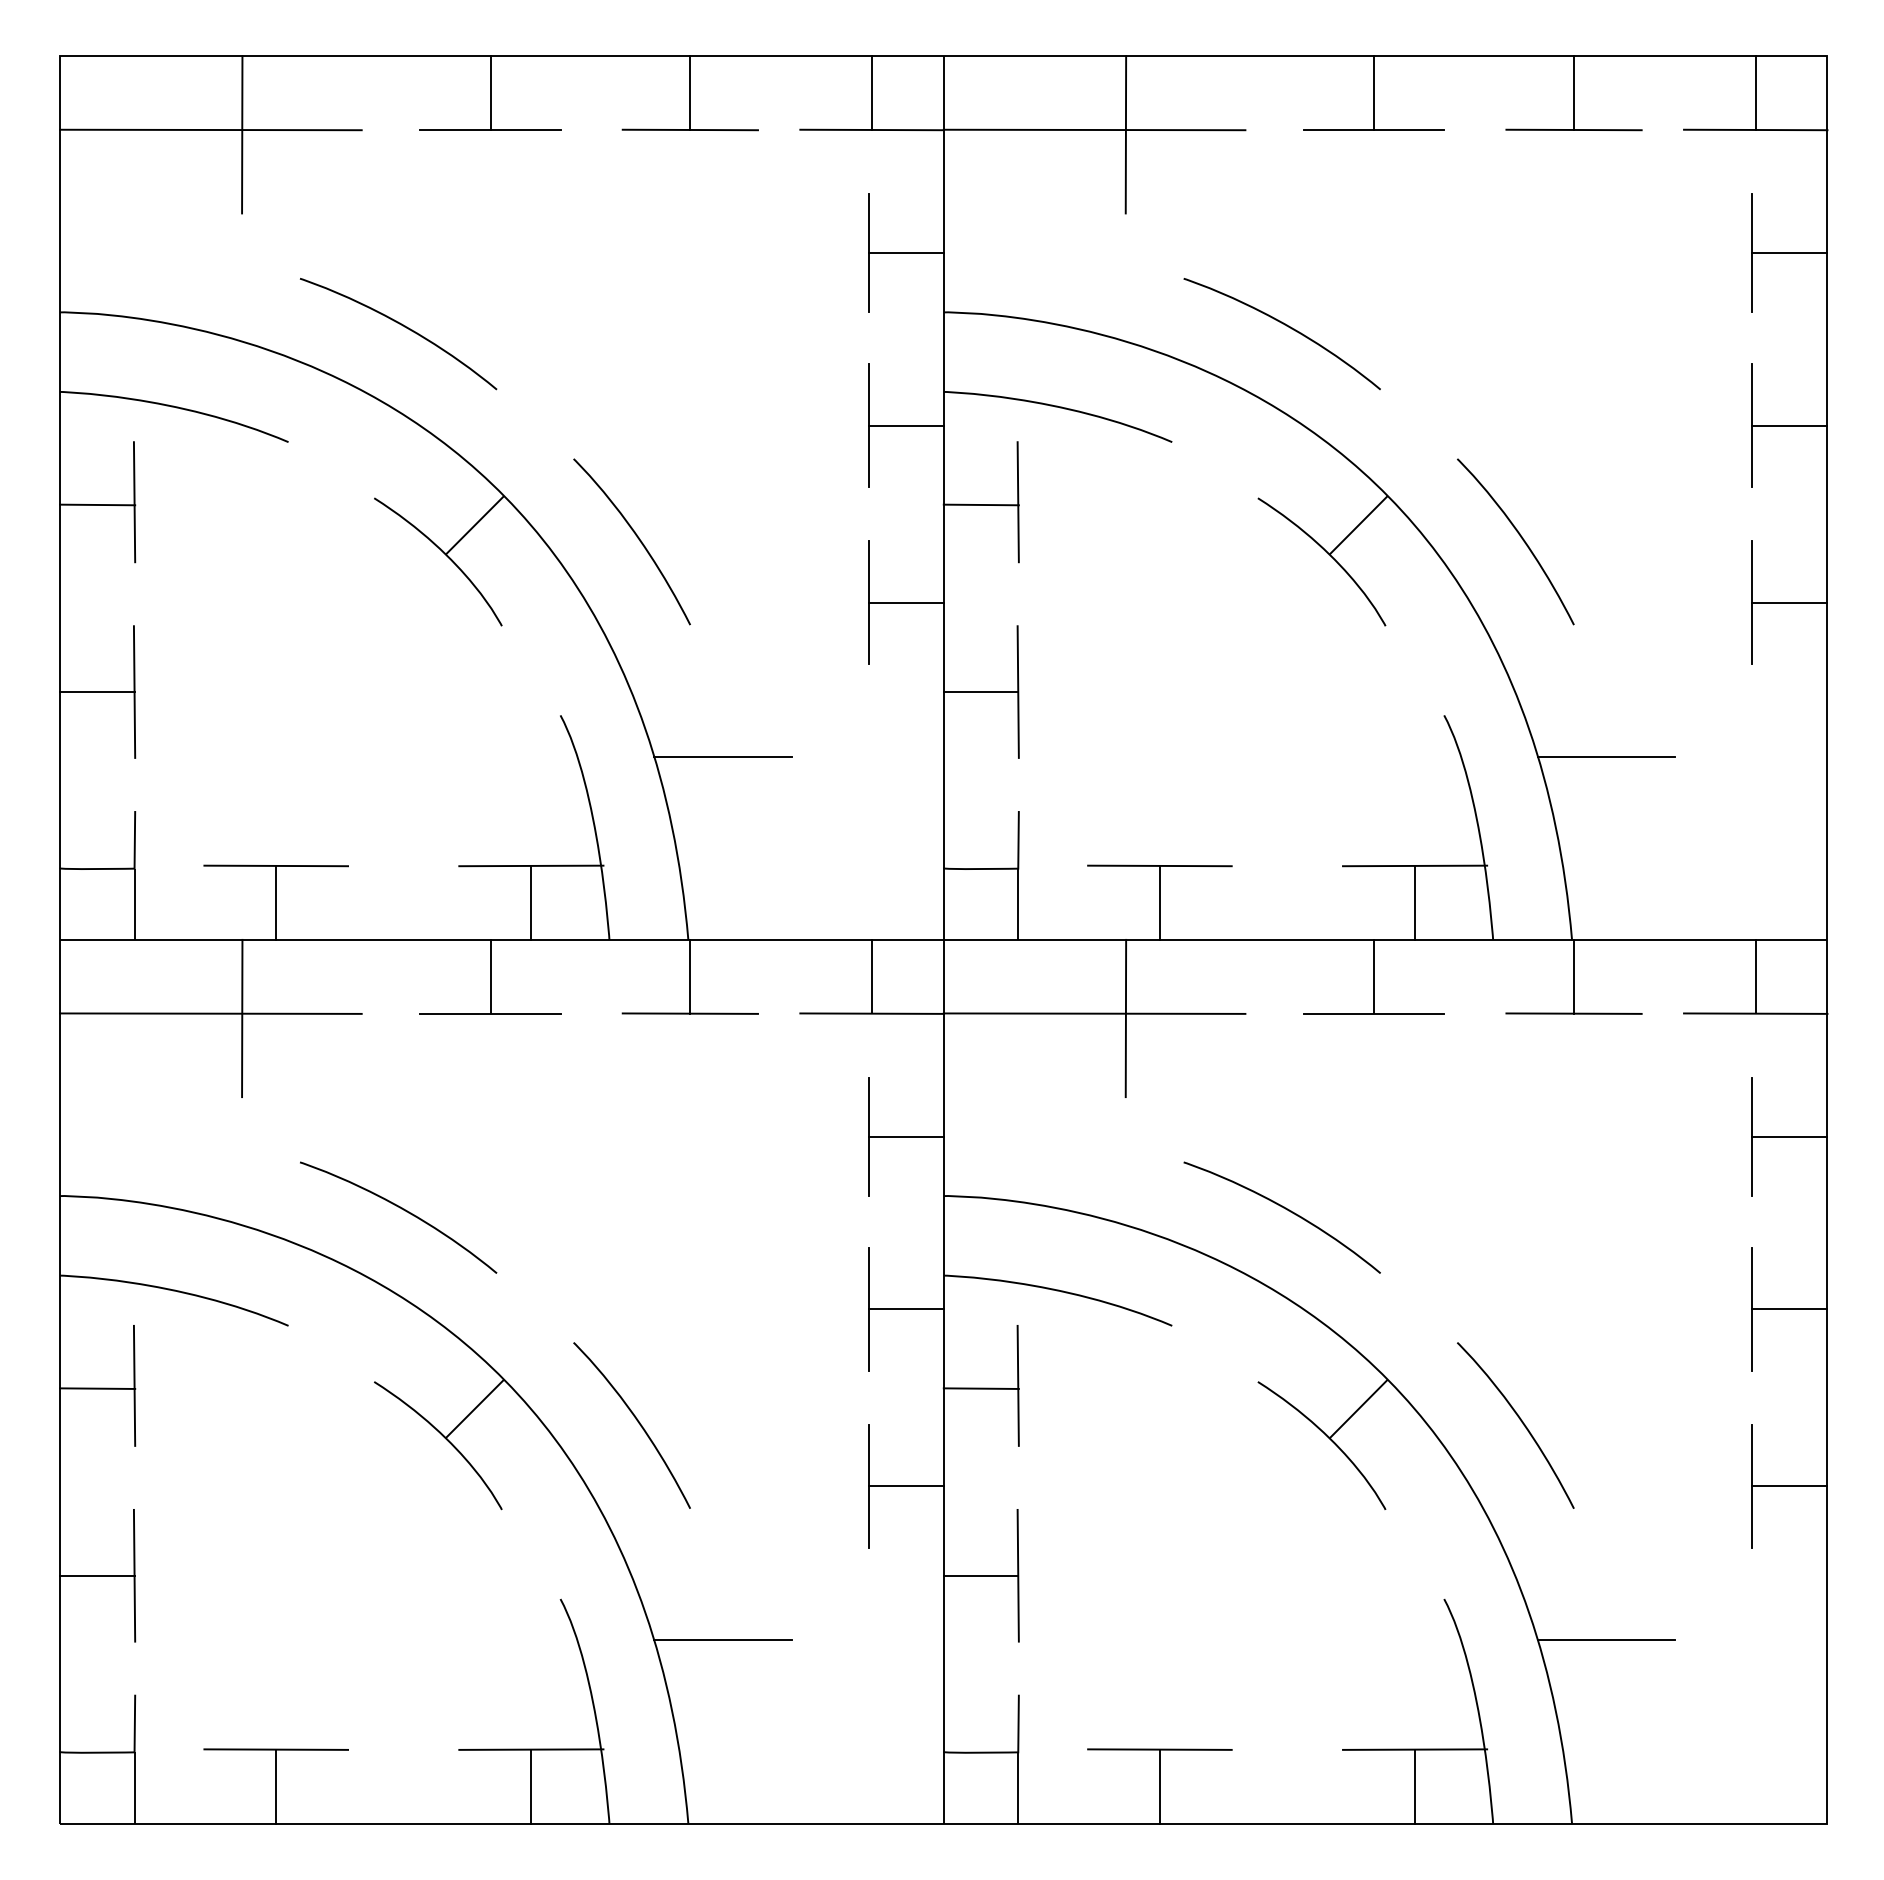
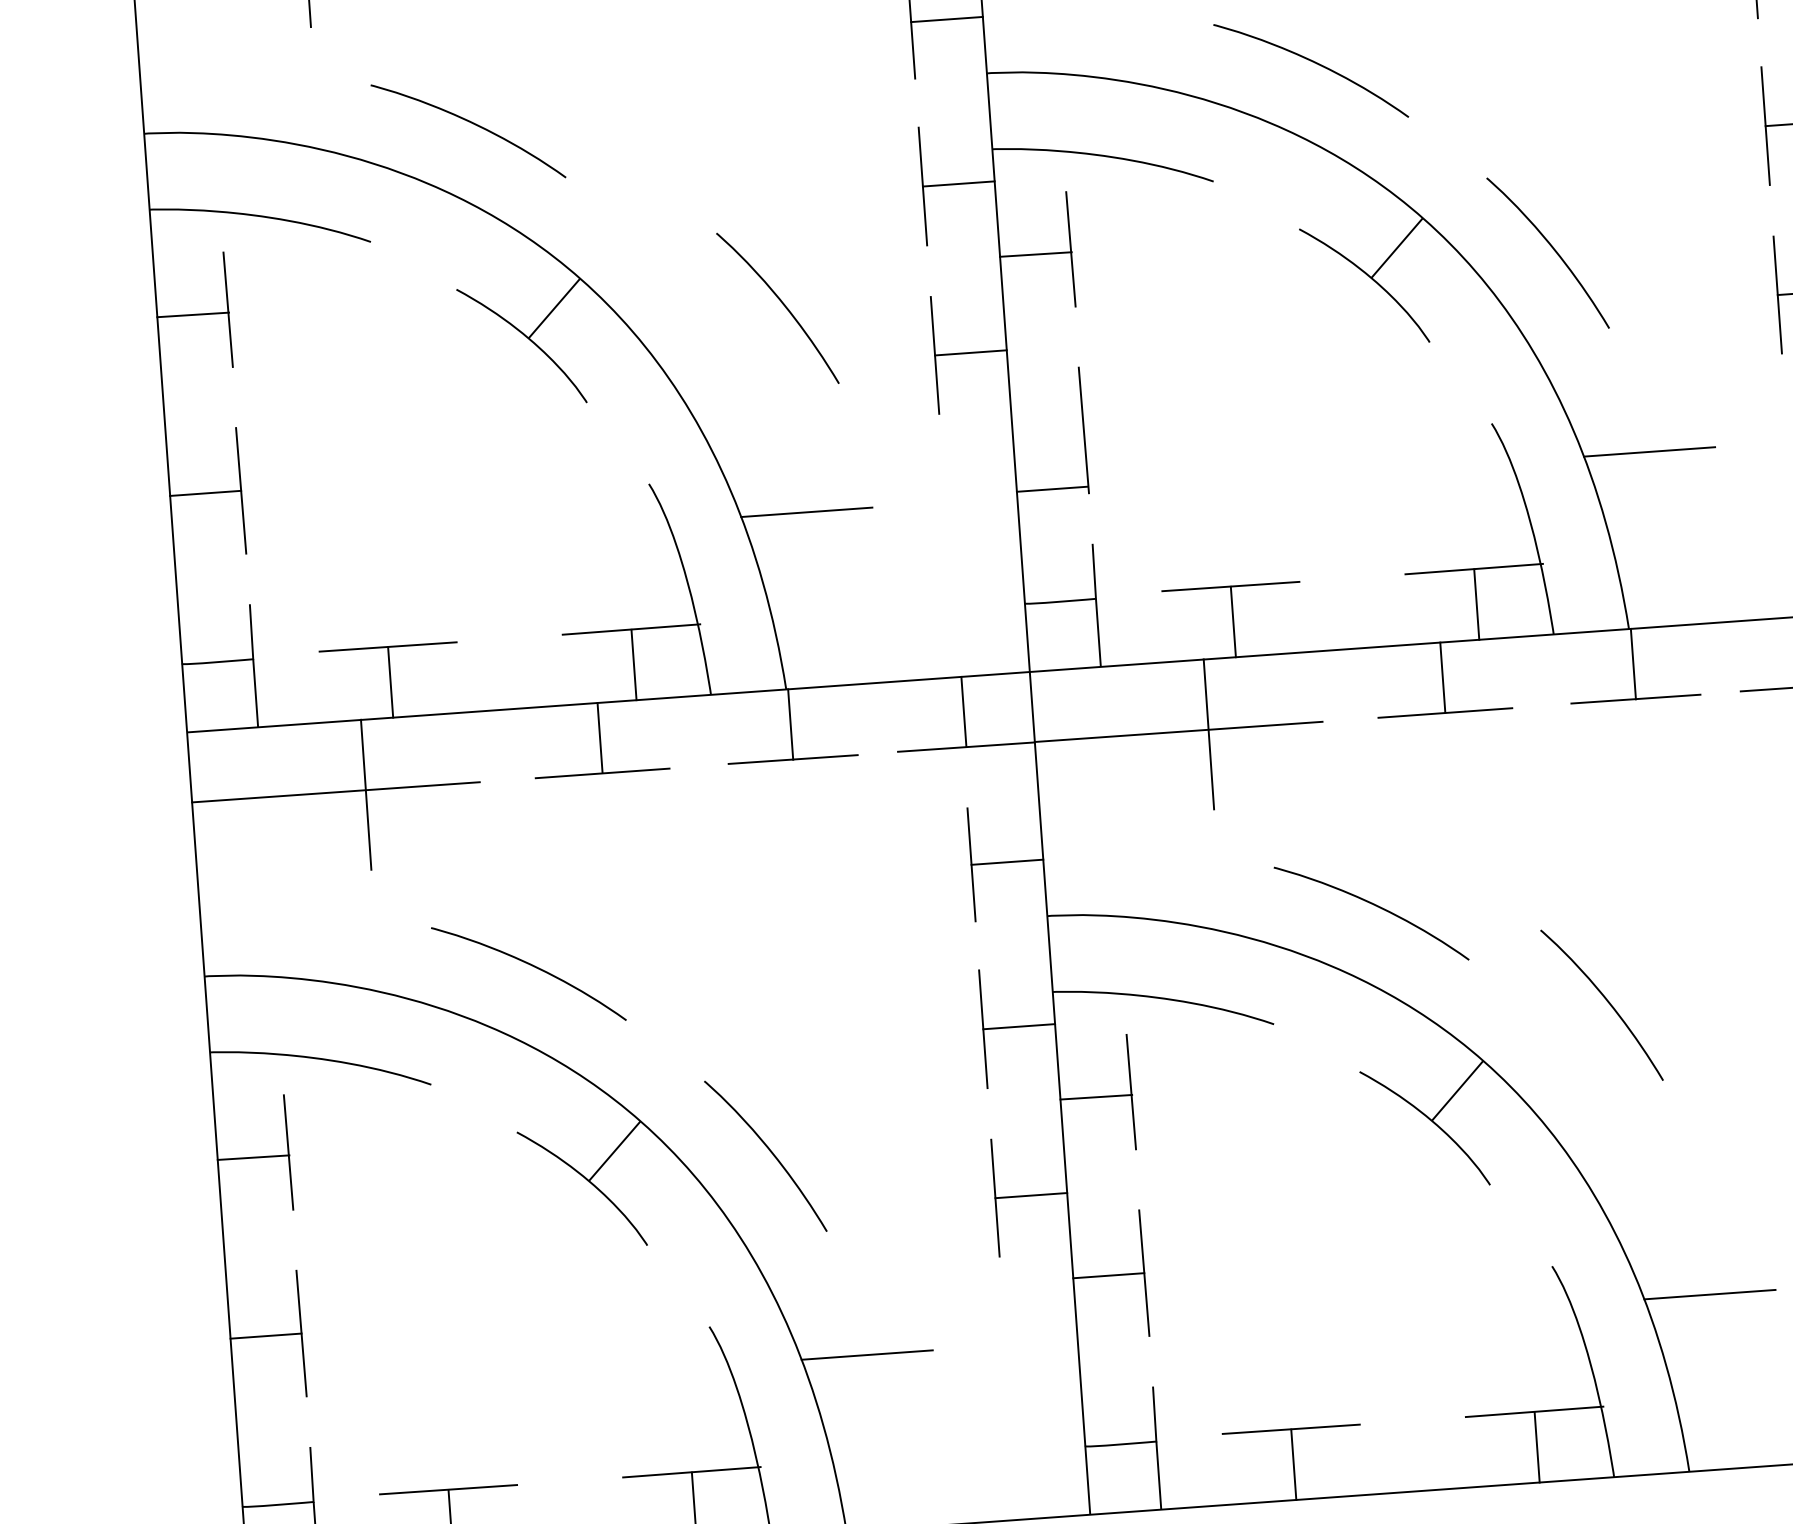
curve: (637, 538) -> (782, 304), moved
line: (980, 692) -> (1051, 489), moved
curve: (1520, 1421) -> (1606, 1001), moved

